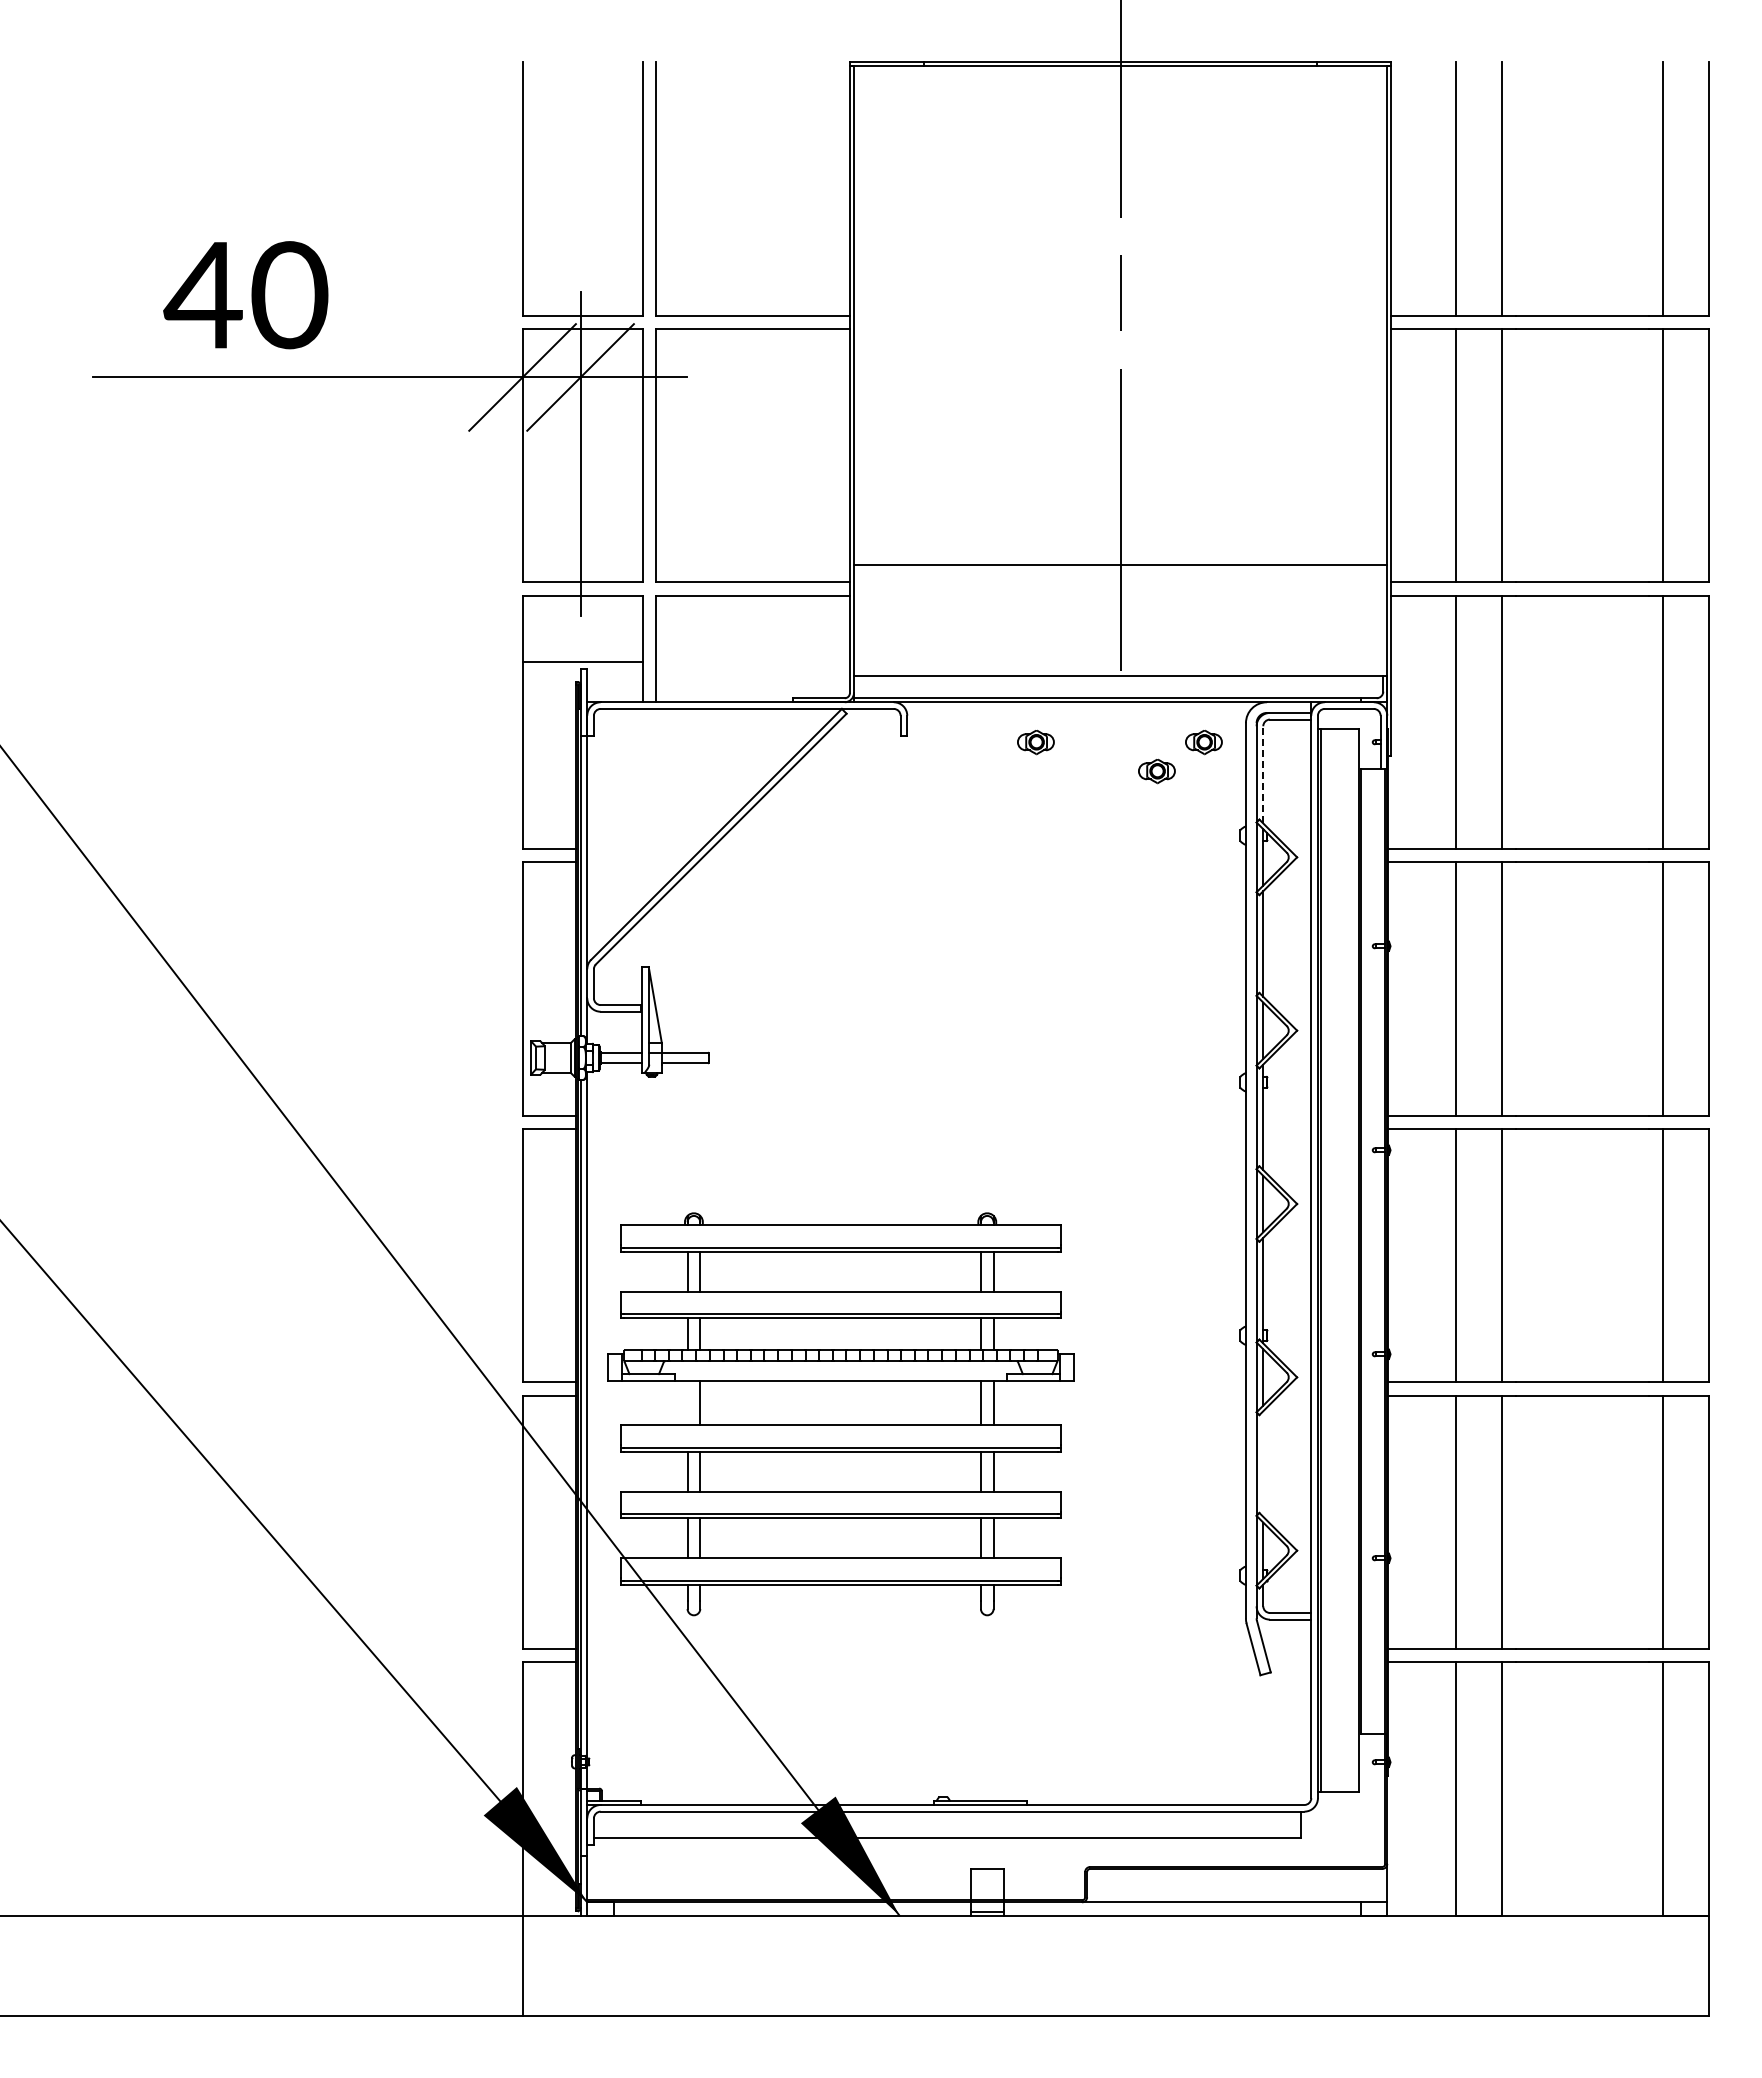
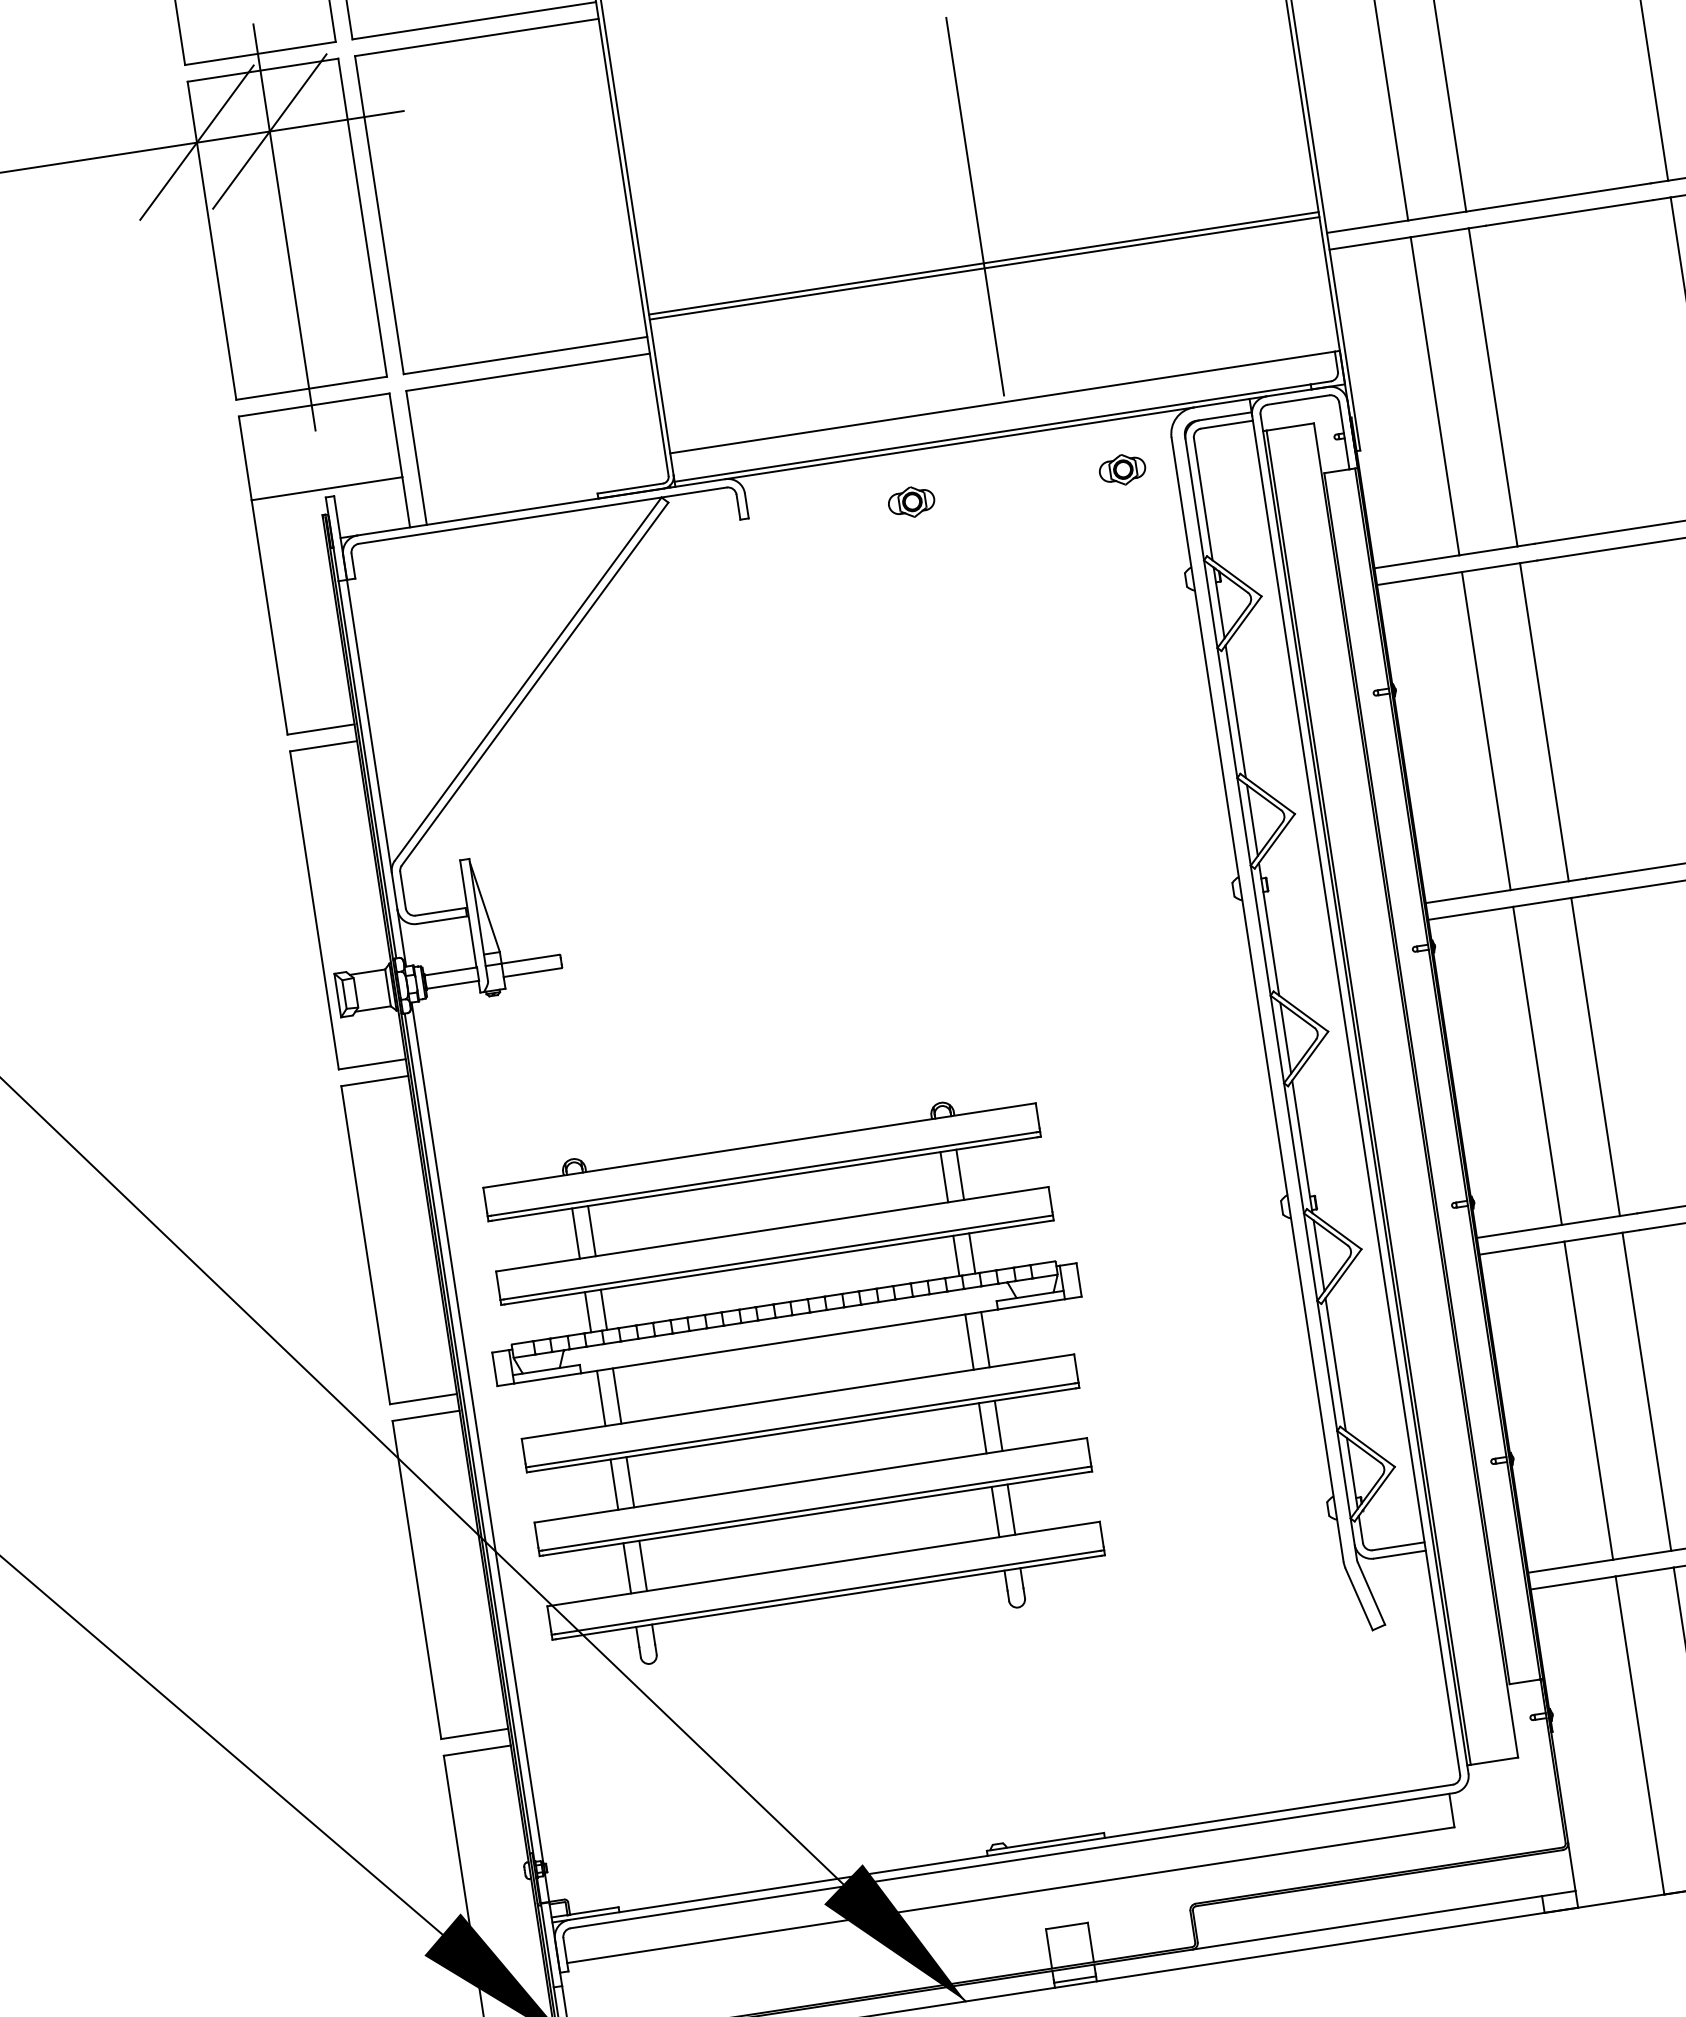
line: (1120, 569) -> (984, 268), added
part: (1156, 771) -> (1068, 515), removed
line: (1263, 774) -> (1203, 498), dashed -> solid
line: (687, 1402) -> (600, 1397), added
line: (1263, 1463) -> (1335, 1363), added

